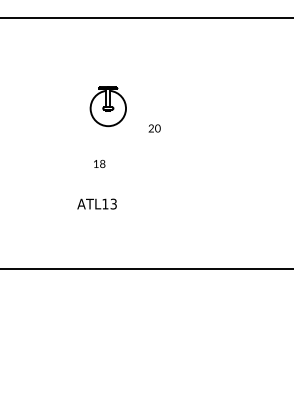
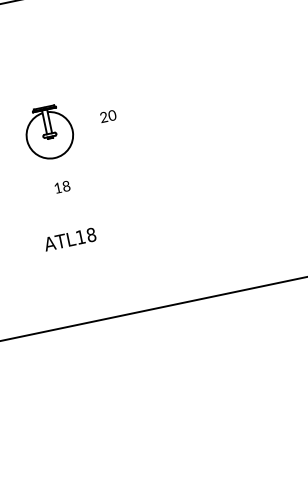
part: (107, 106) -> (48, 132), moved
text: (154, 128) -> (108, 116), moved
text: (113, 203) -> (90, 234), ATL13 -> ATL18

